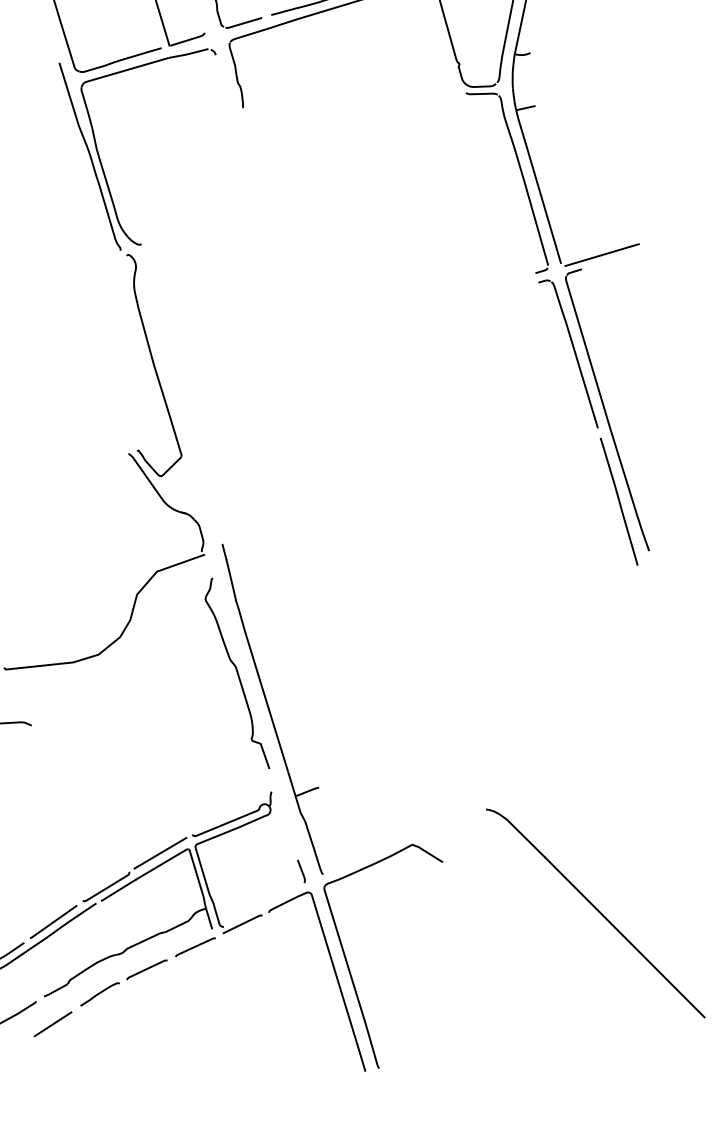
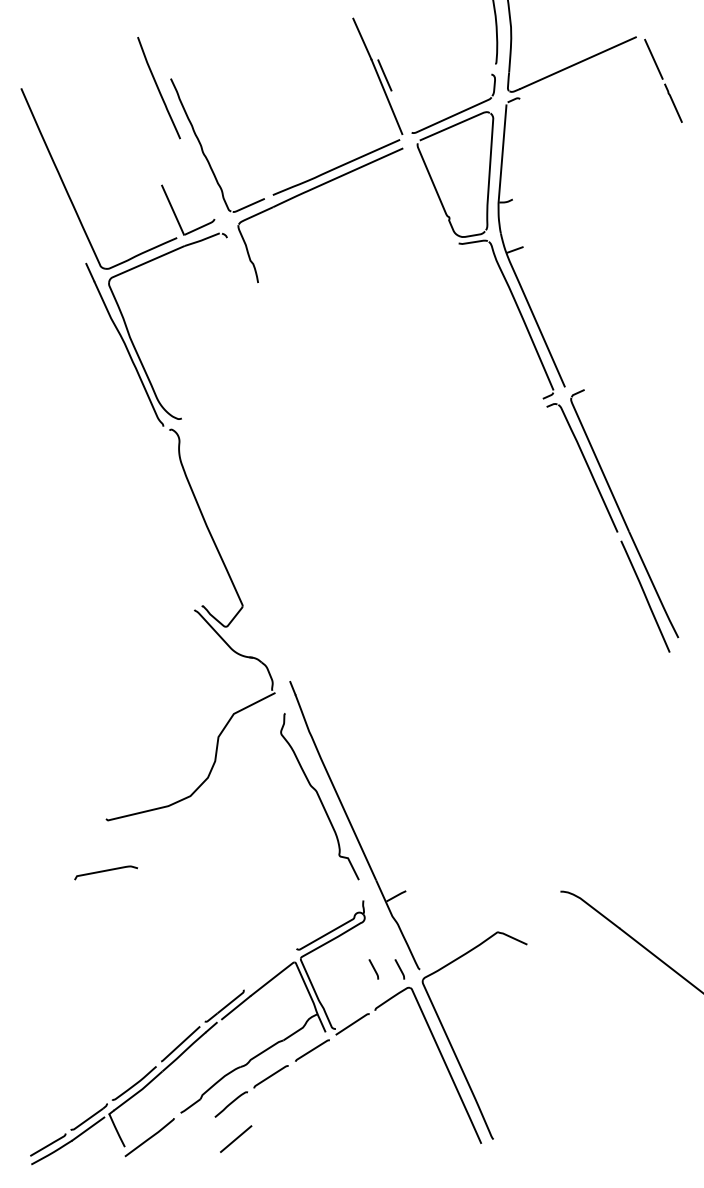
line: (602, 254) -> (601, 374), removed
line: (160, 853) -> (269, 969), removed
line: (272, 867) -> (373, 969), added
line: (53, 1023) -> (236, 1138), moved

